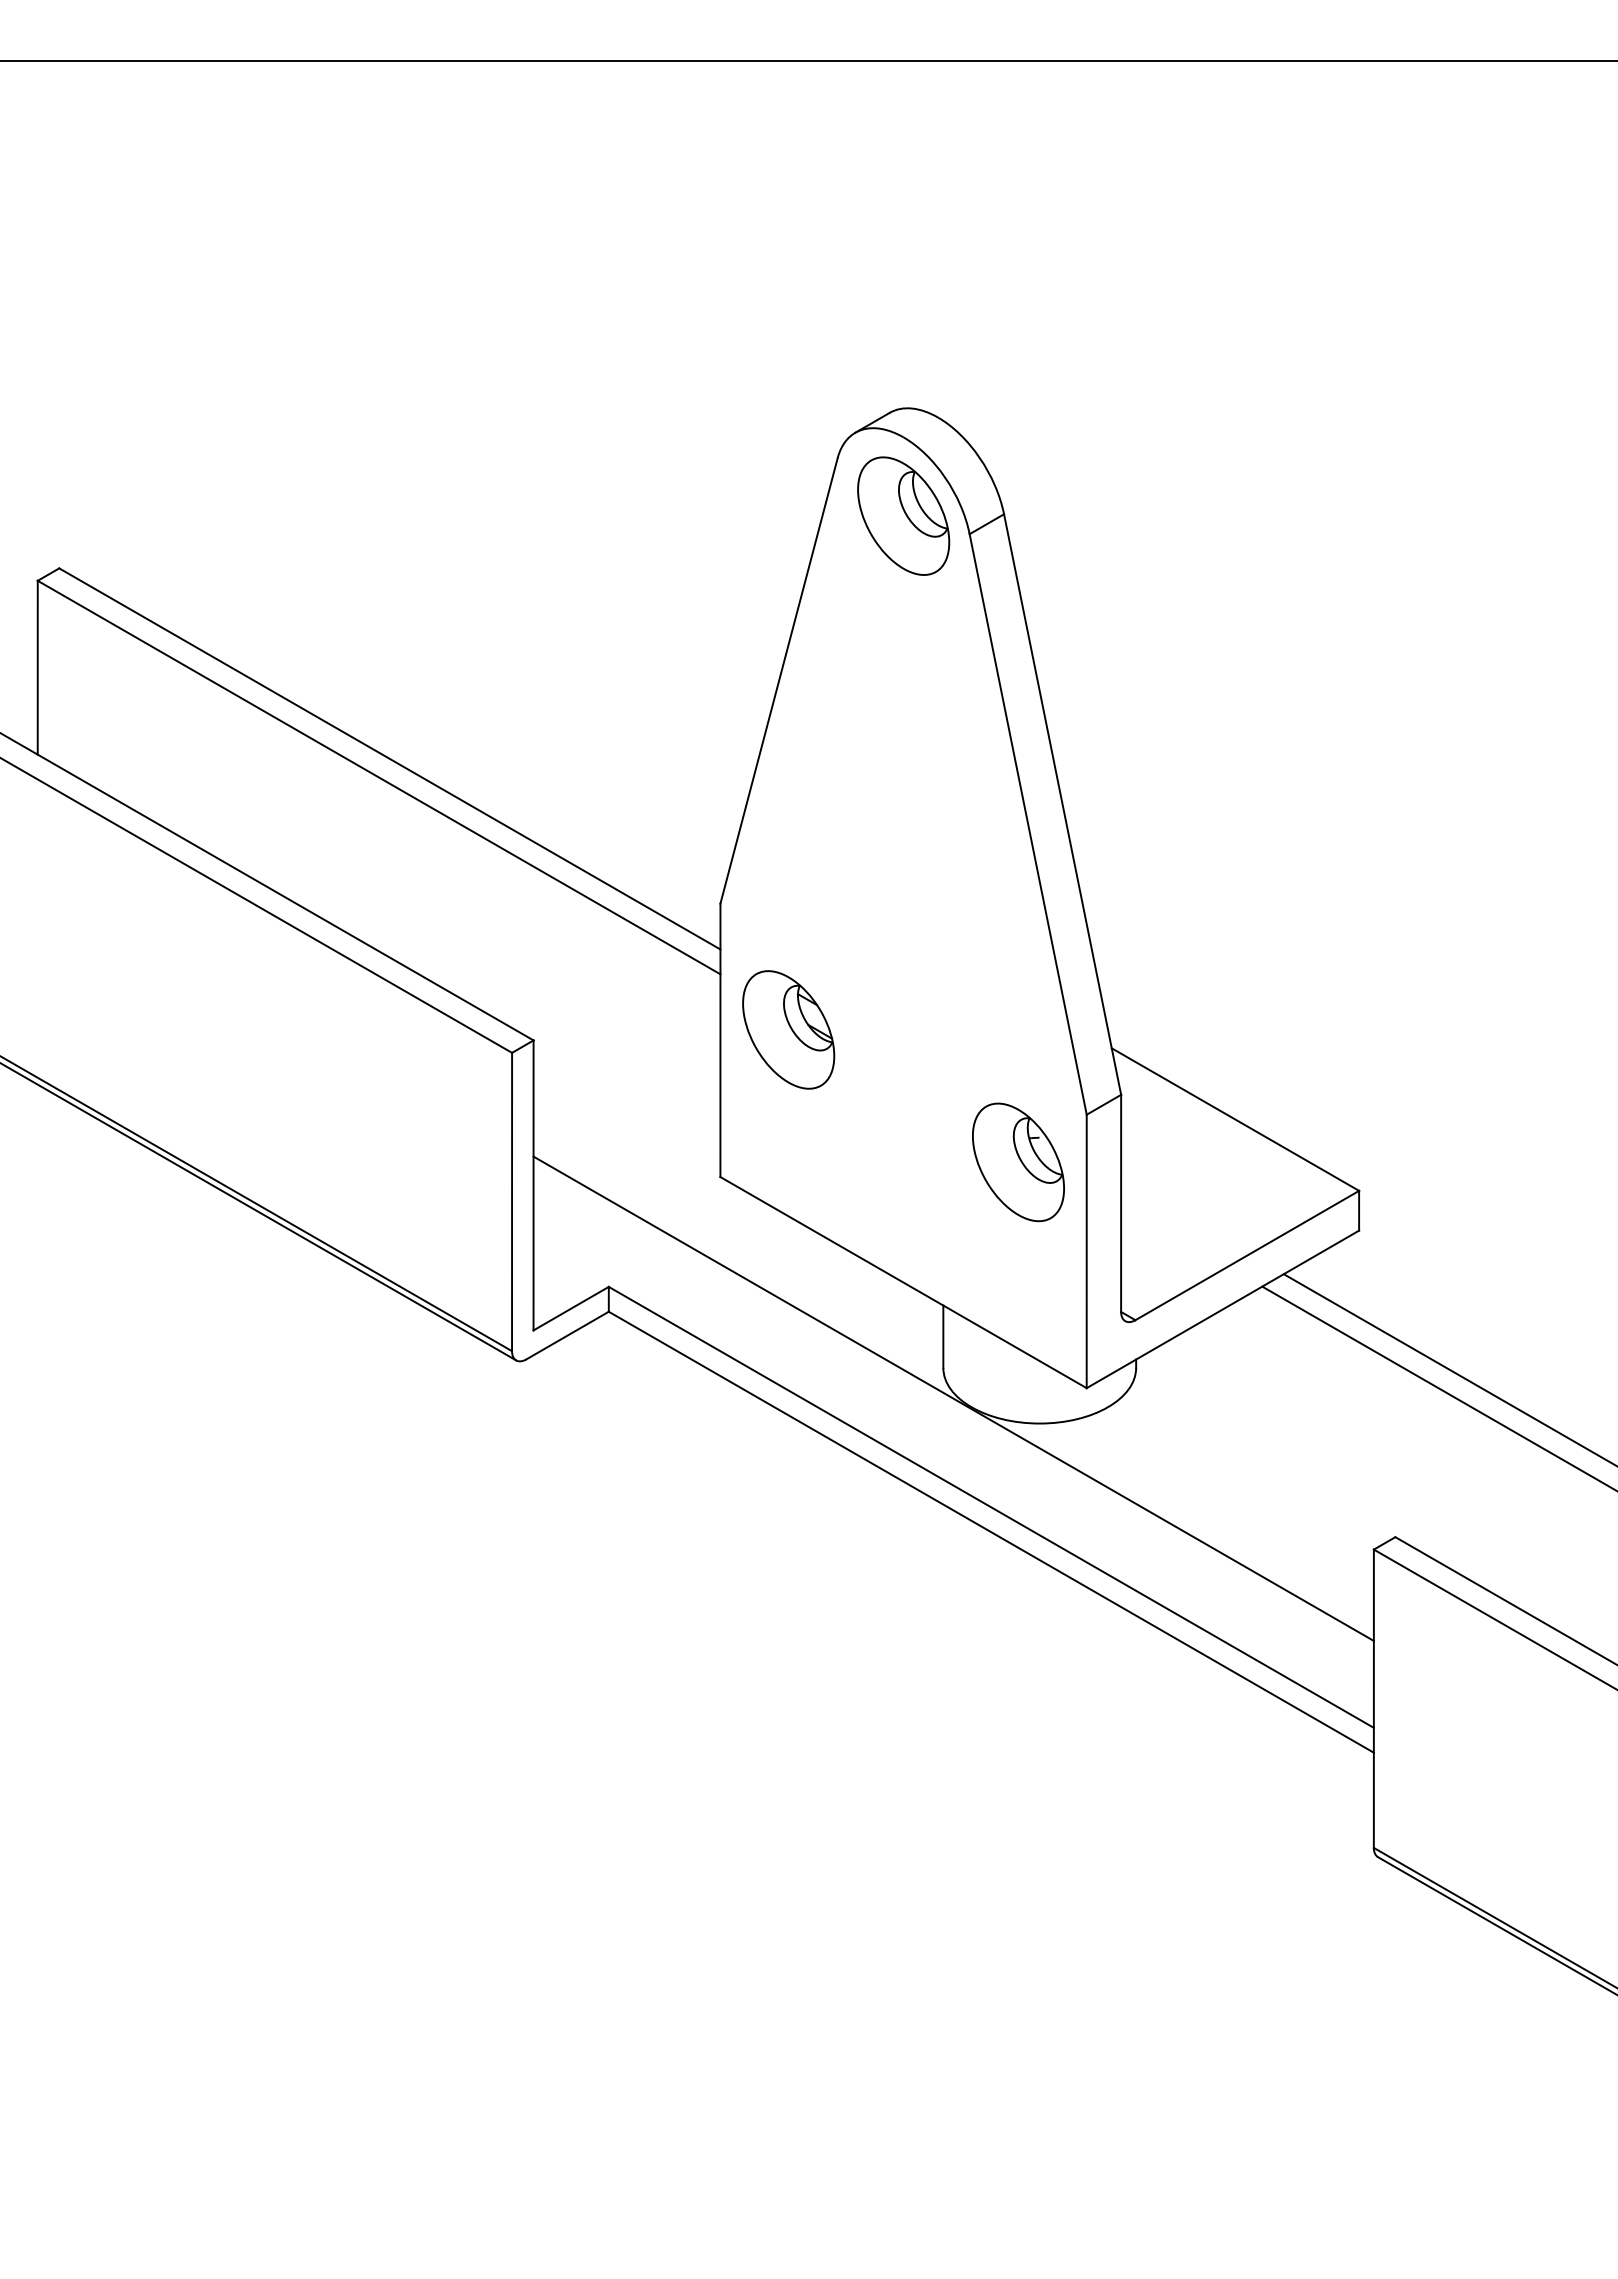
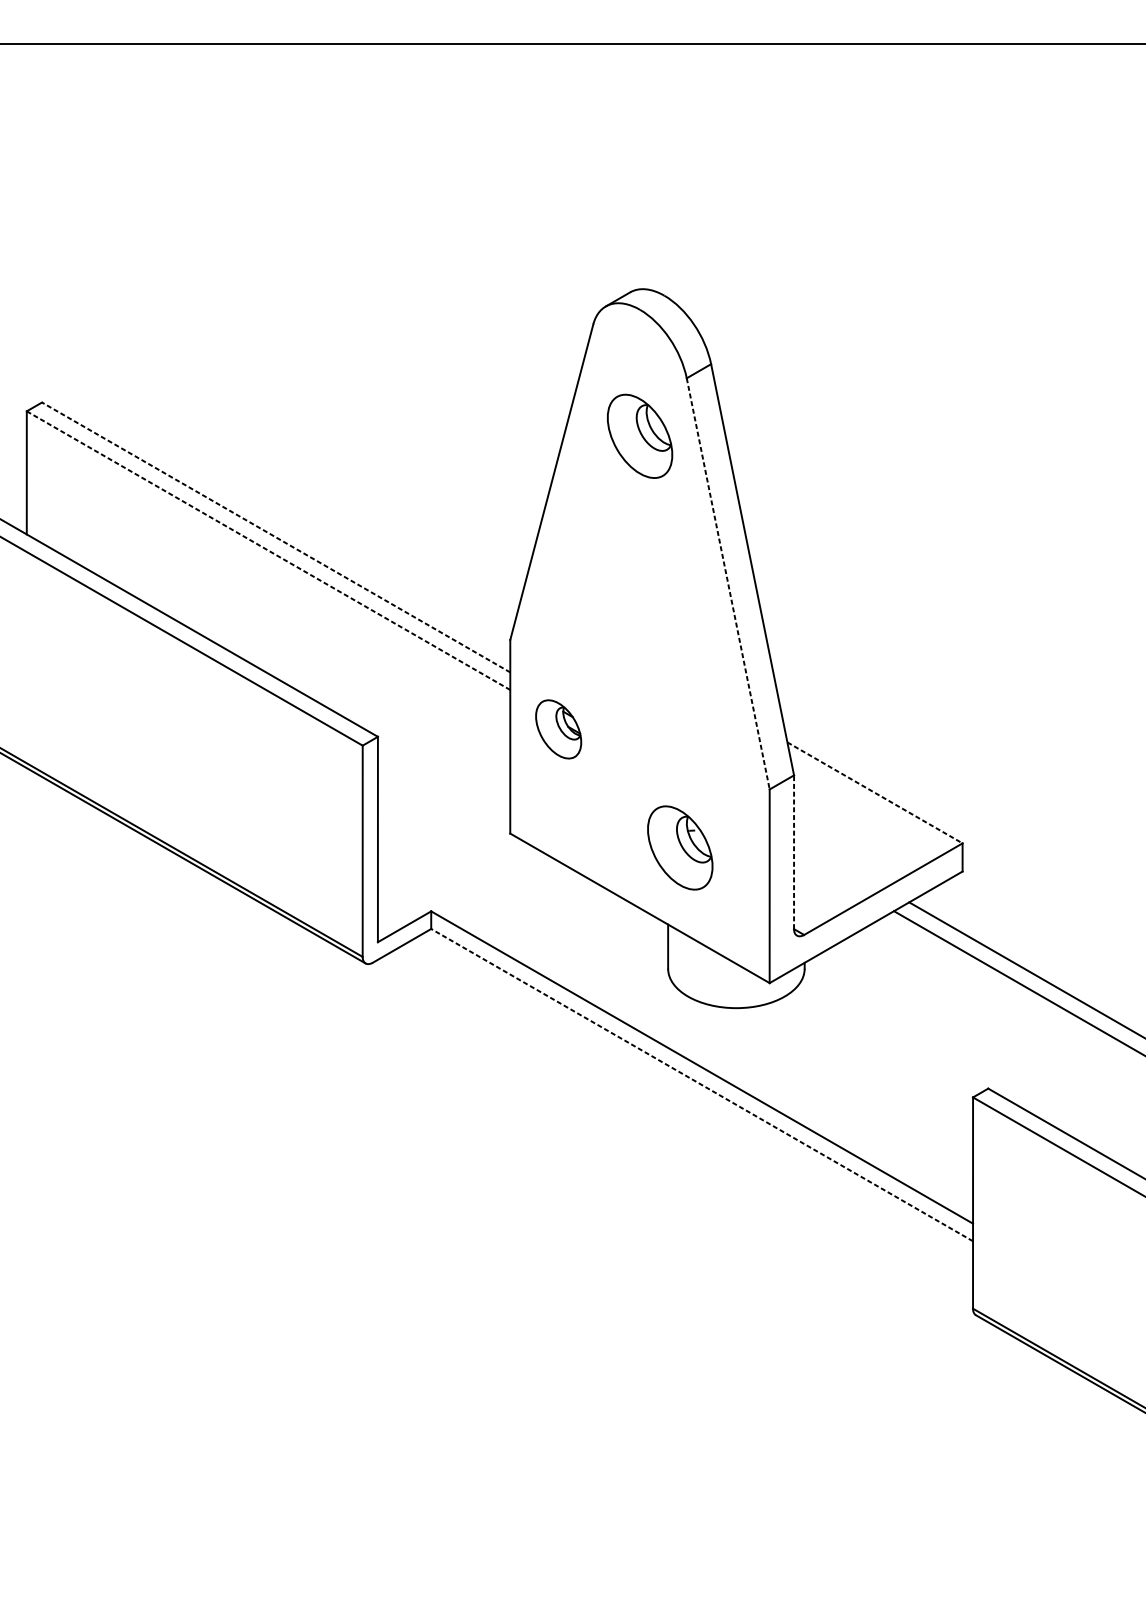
part: (903, 515) -> (639, 435), moved
line: (389, 758) -> (275, 537), solid -> dashed
line: (379, 777) -> (268, 550), solid -> dashed
line: (1028, 824) -> (728, 583), solid -> dashed
part: (788, 1029) -> (558, 729), size x0.7
line: (1235, 1119) -> (875, 792), solid -> dashed
part: (1018, 1162) -> (680, 848), moved
line: (1121, 1203) -> (794, 852), solid -> dashed
line: (953, 1398) -> (675, 990), removed
line: (991, 1532) -> (702, 1085), solid -> dashed

